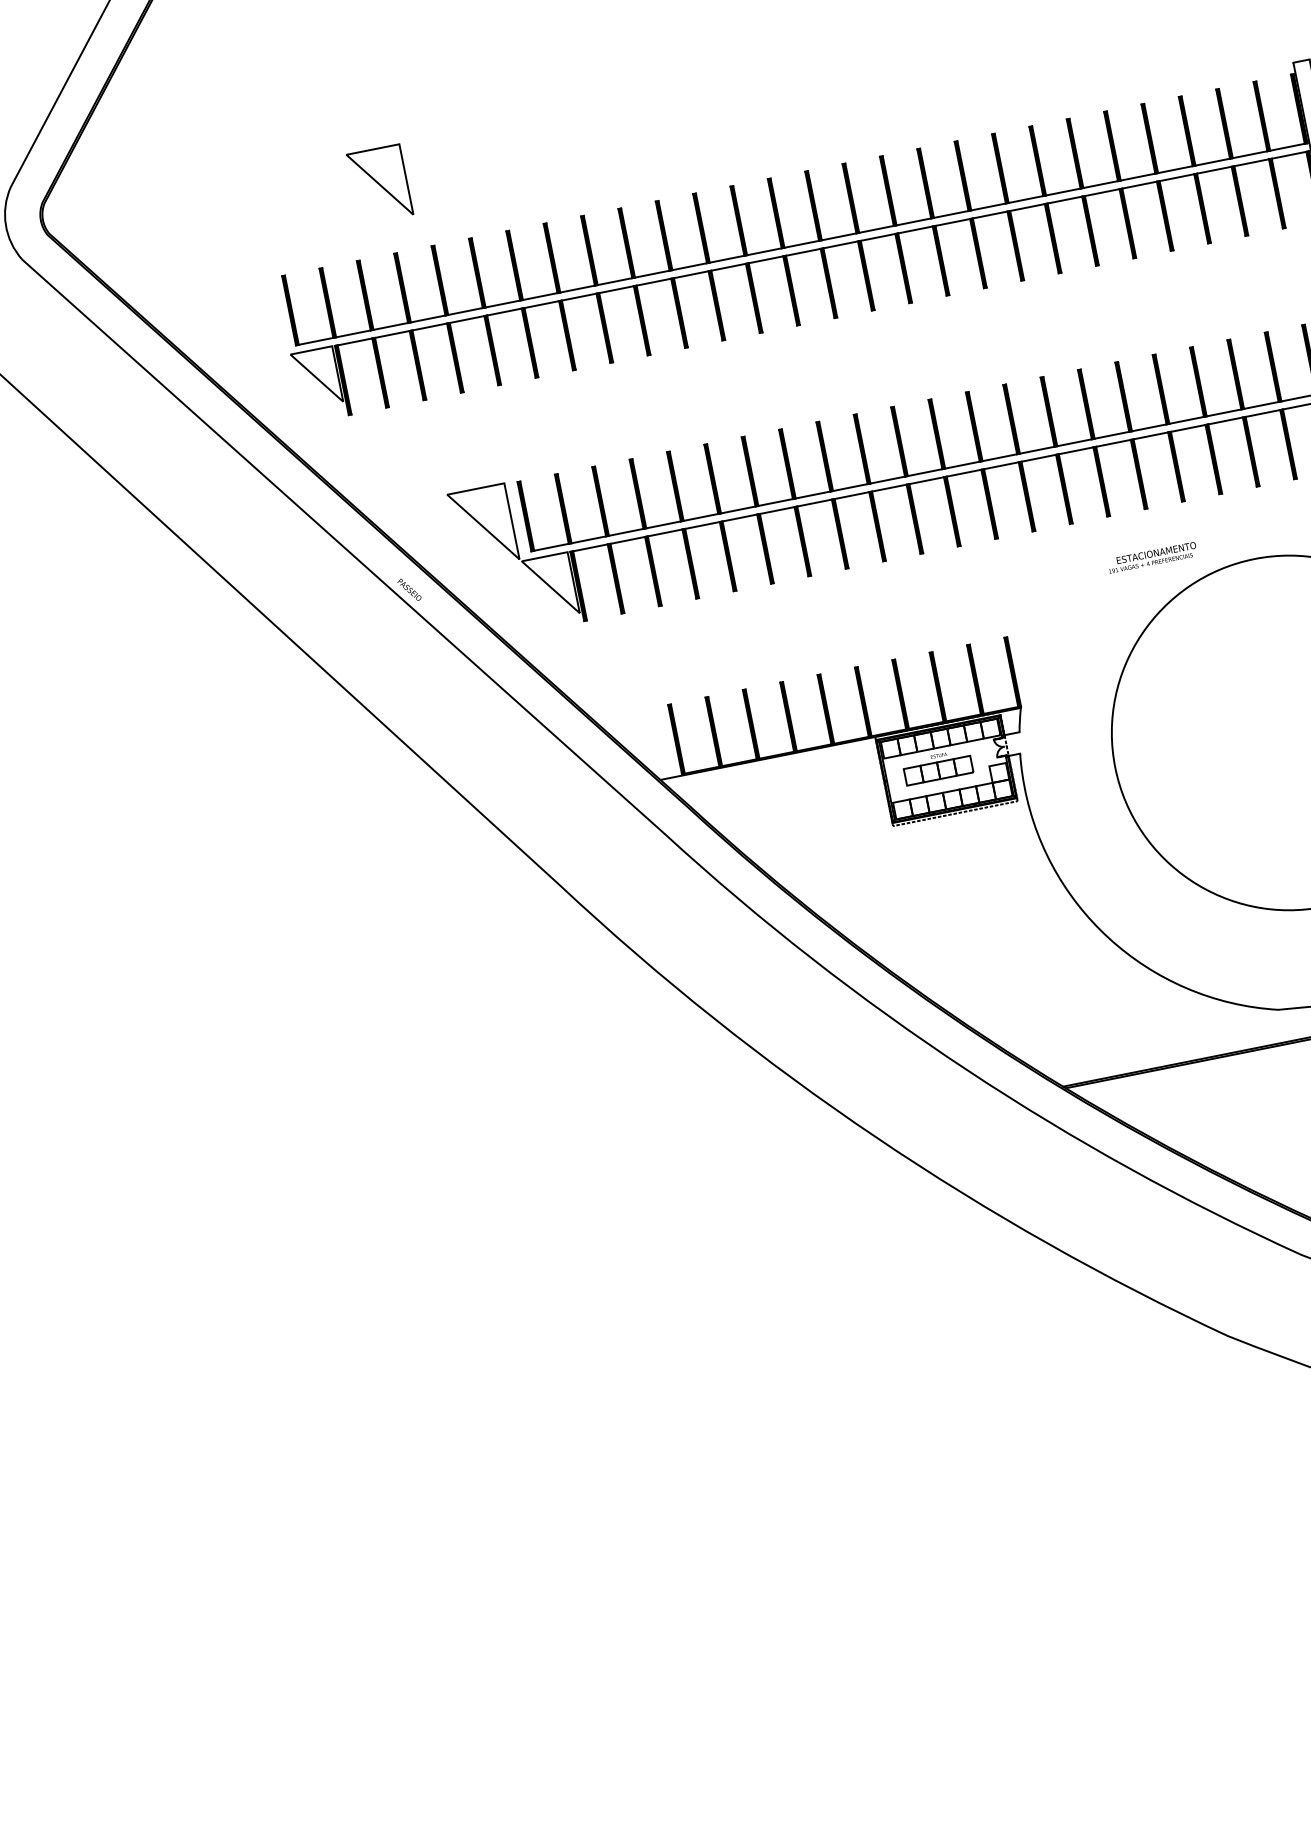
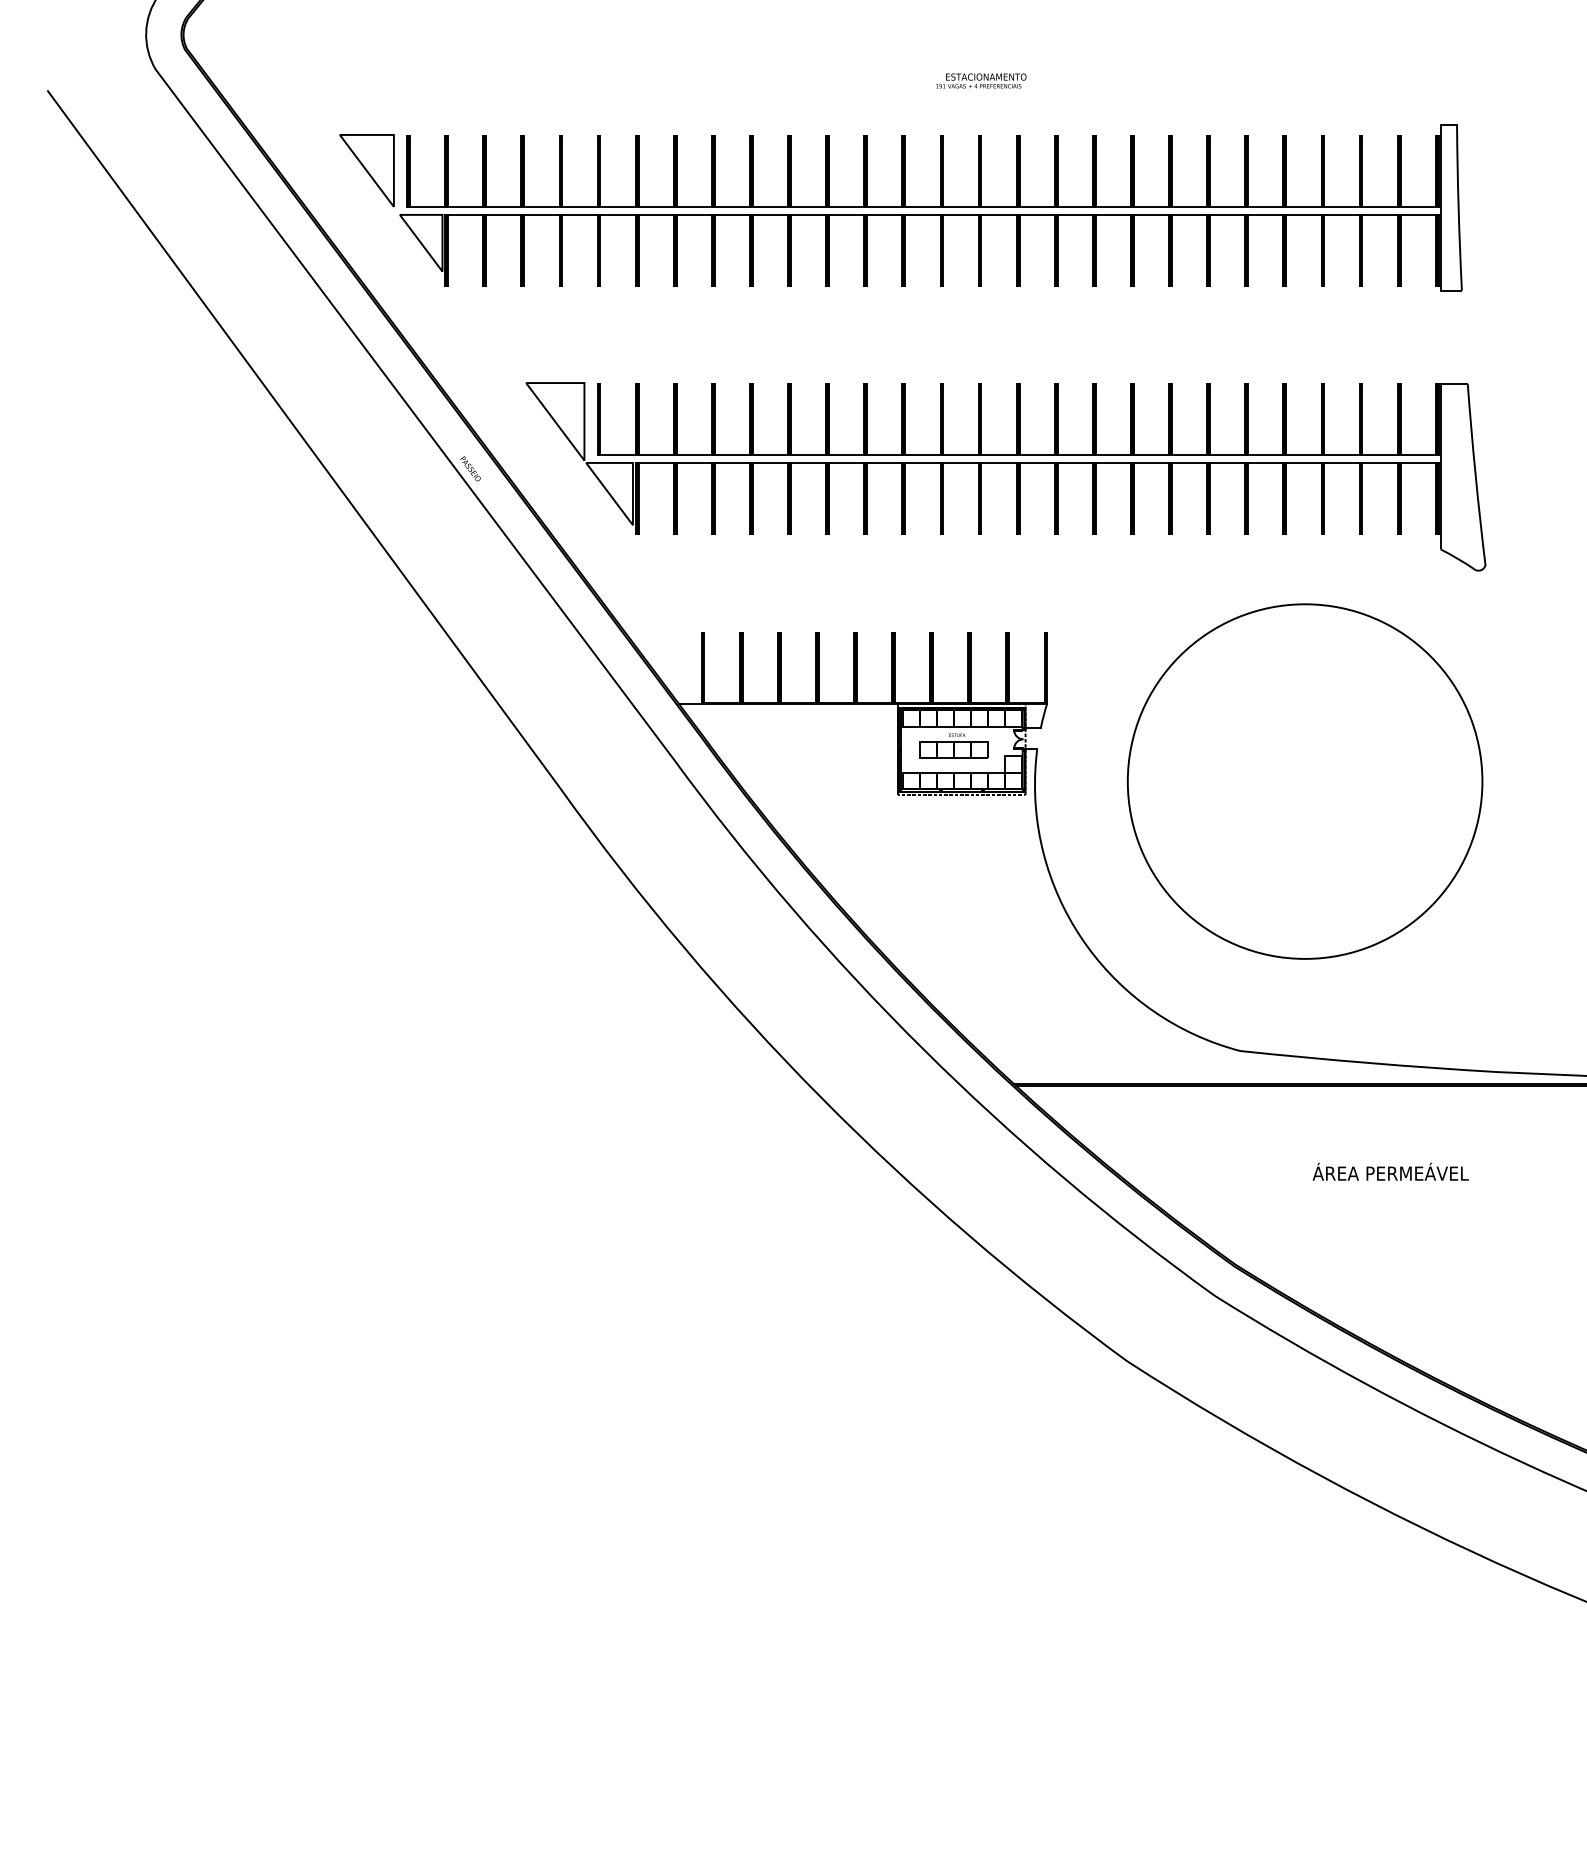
part: (379, 184) -> (366, 170), moved
text: (1152, 557) -> (981, 80), moved

